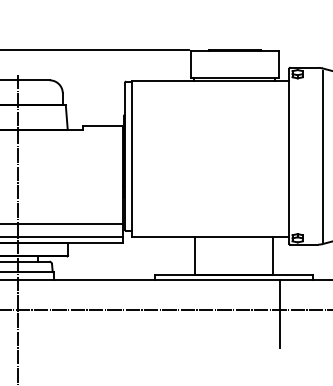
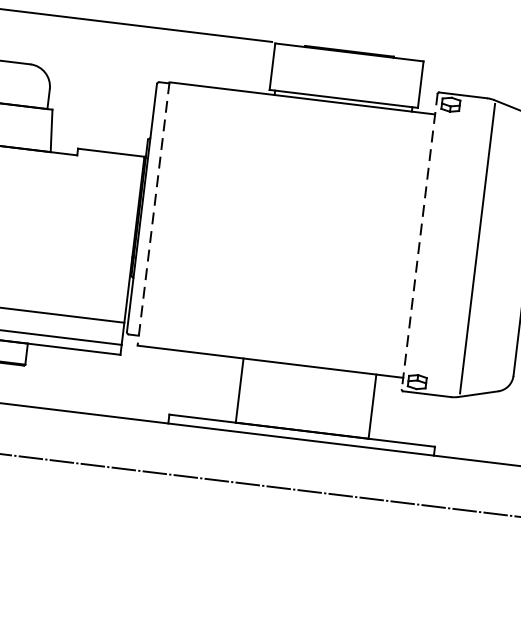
line: (289, 156) -> (420, 242), solid -> dashed
line: (132, 158) -> (154, 213), solid -> dashed
line: (279, 313) -> (371, 505), removed

